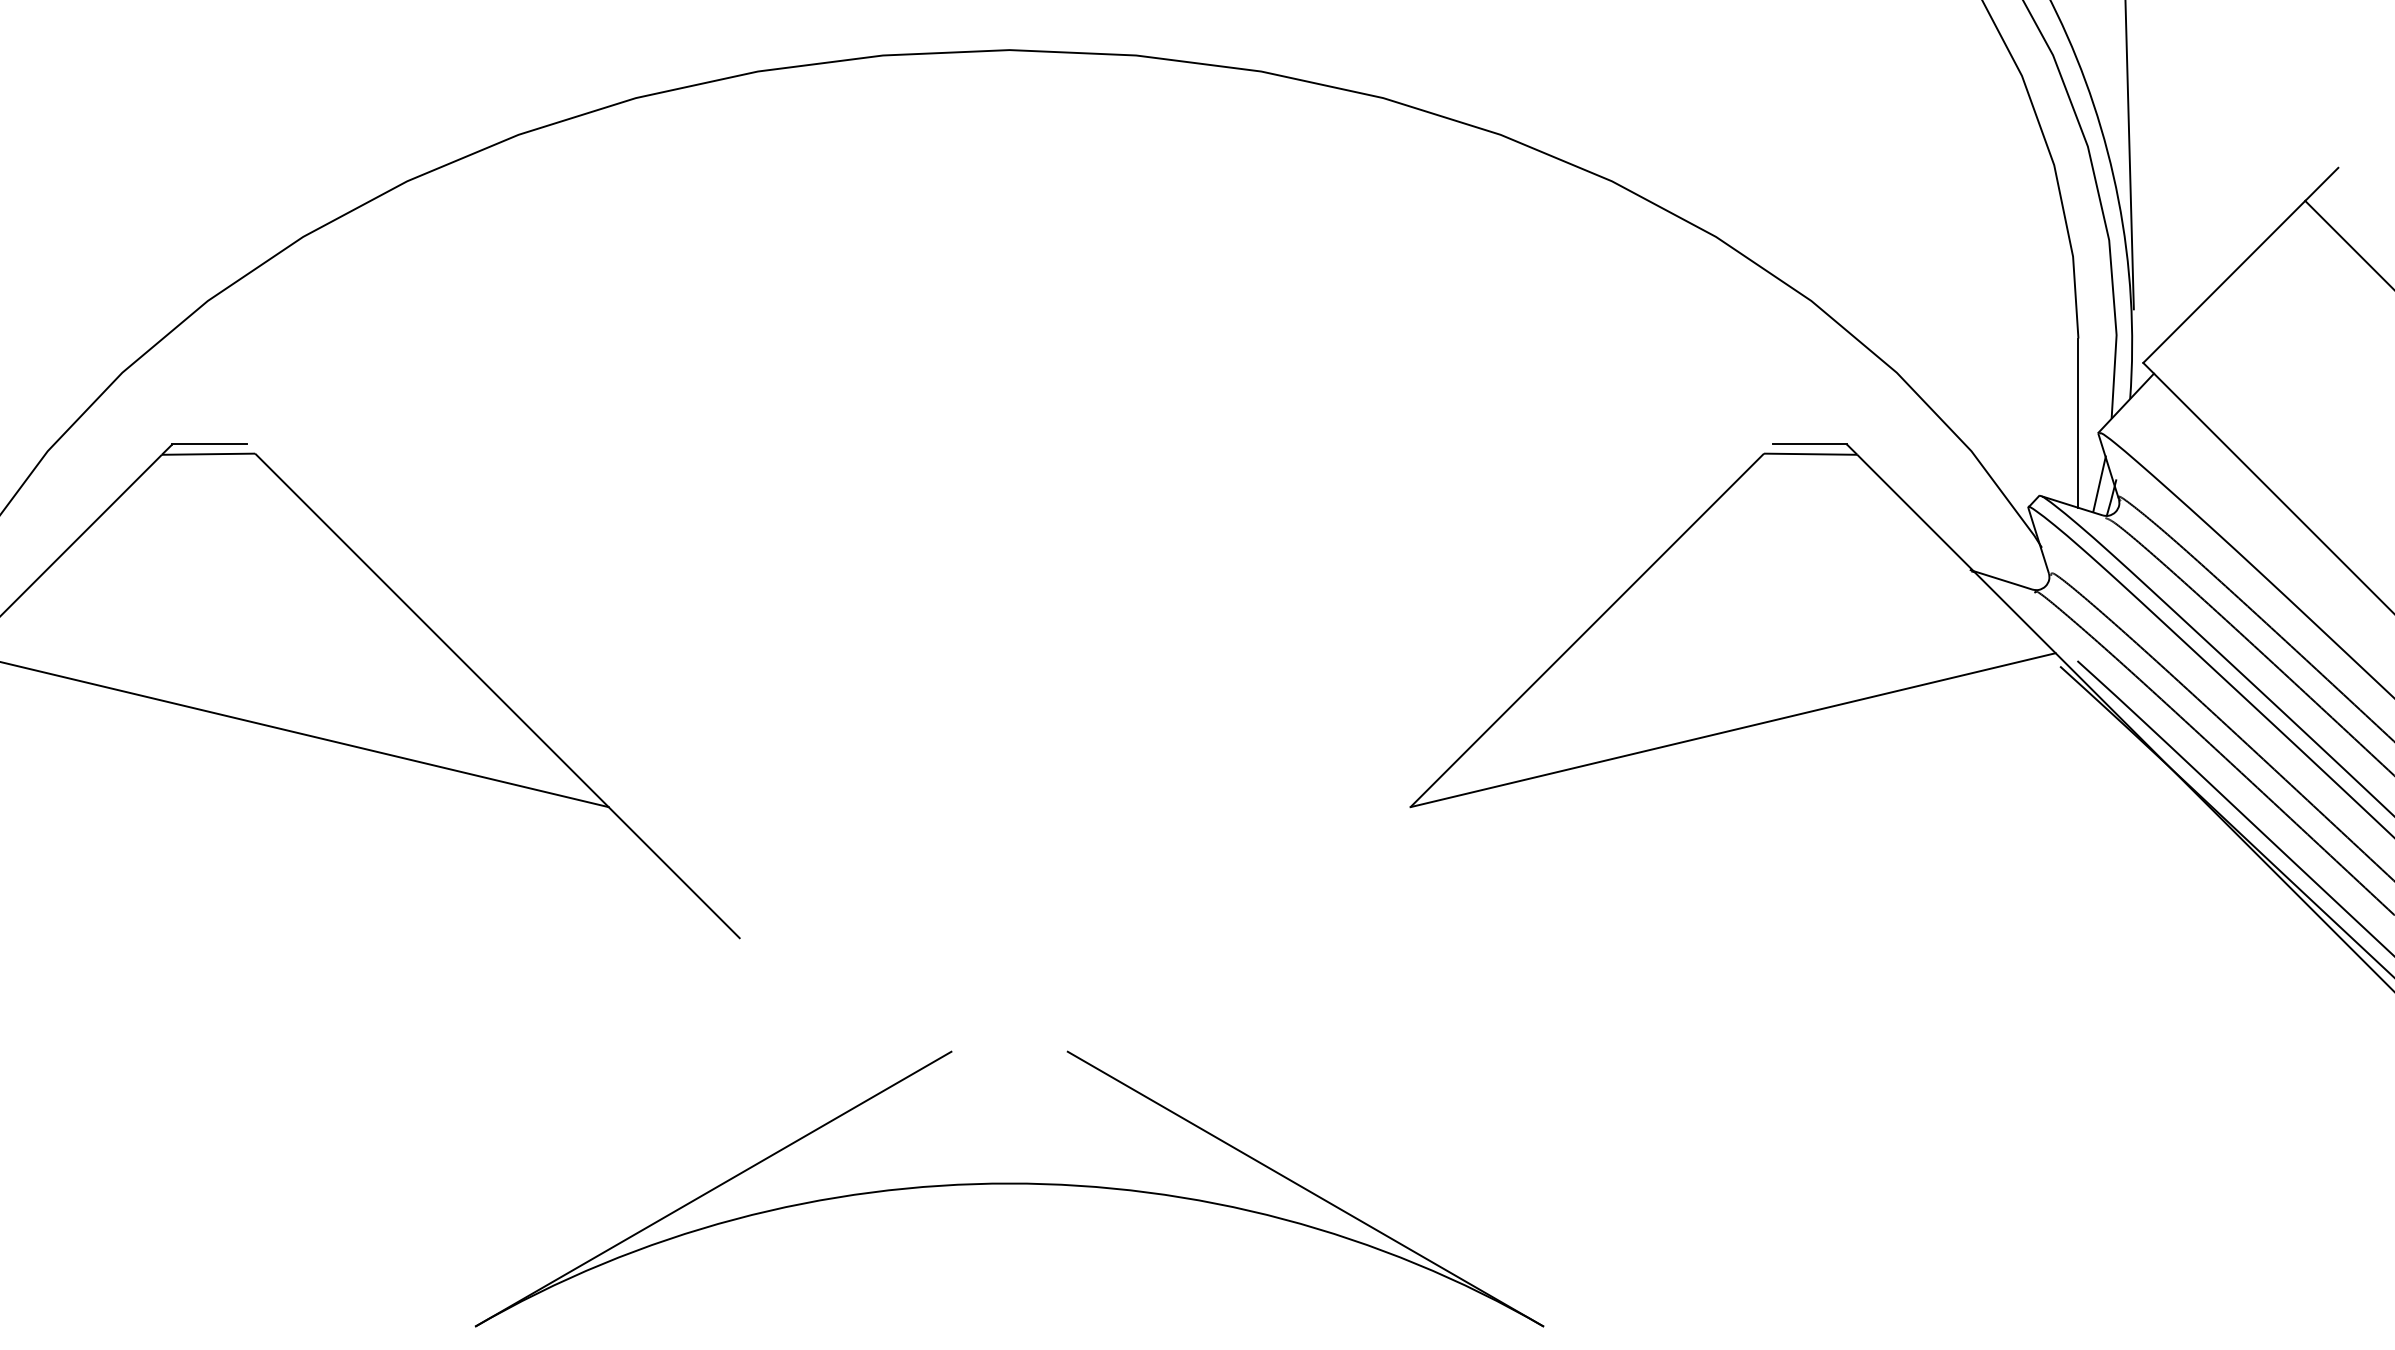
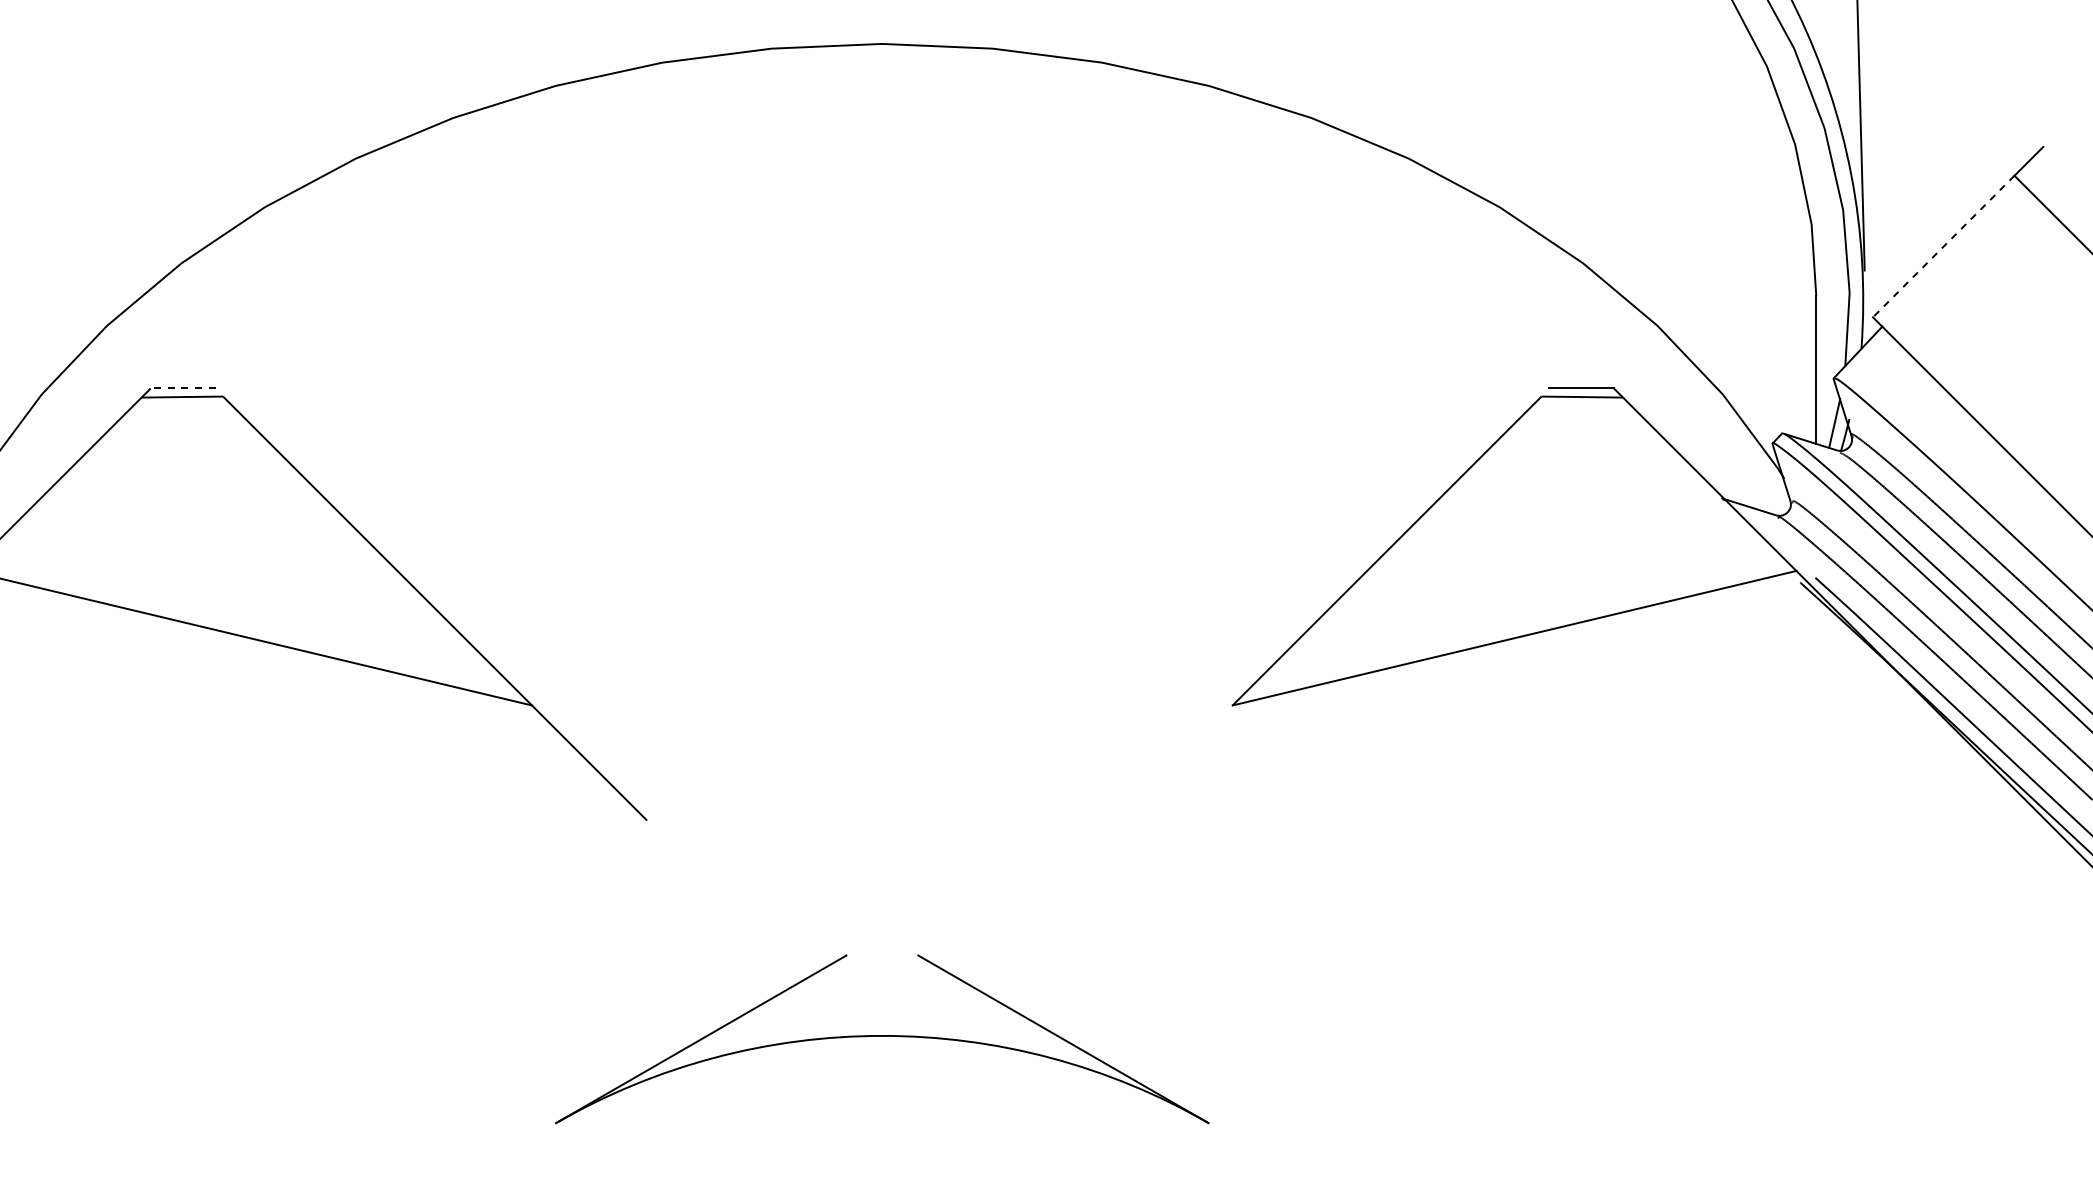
line: (2224, 281) -> (1943, 246), solid -> dashed
line: (208, 444) -> (182, 388), solid -> dashed
part: (1009, 1189) -> (882, 1039), size x0.7

